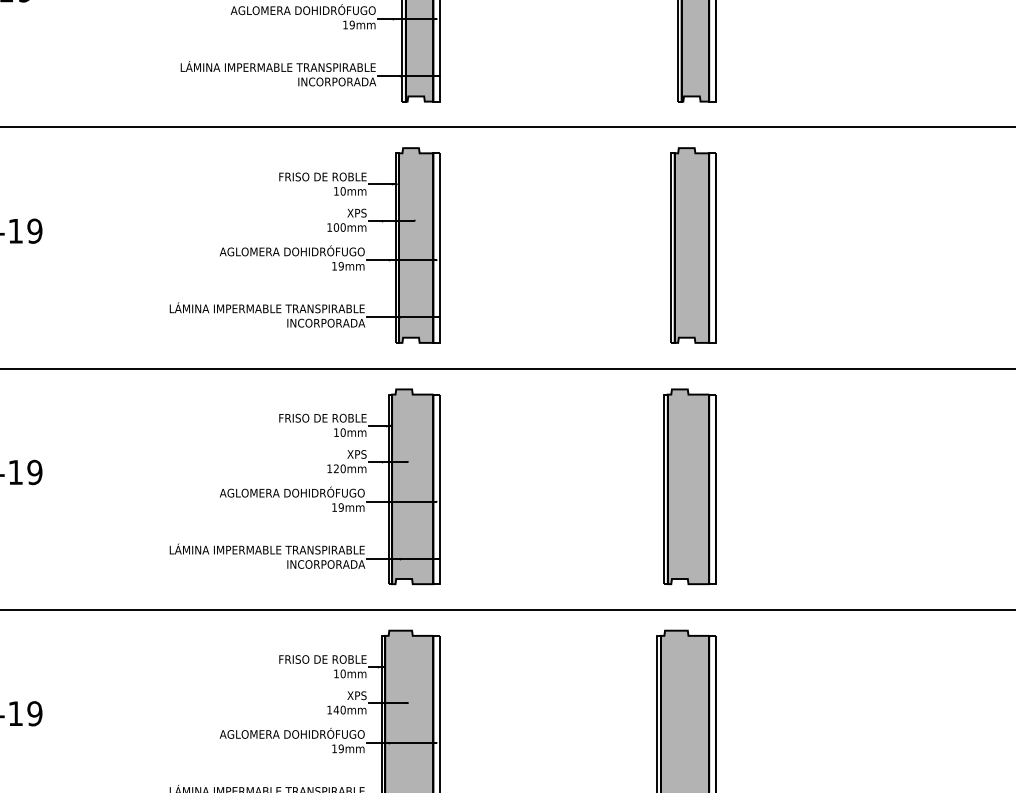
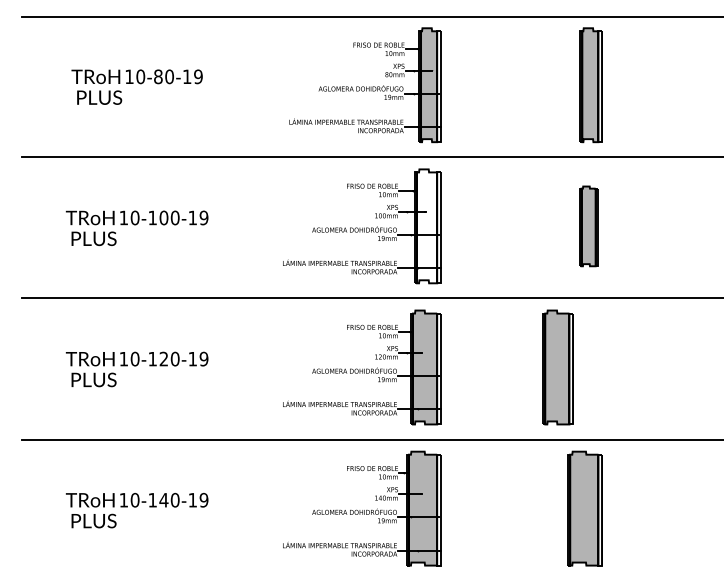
fill: (416, 245) -> (427, 226), removed
part: (692, 245) -> (588, 226), size x0.7
part: (688, 486) -> (557, 367), moved

